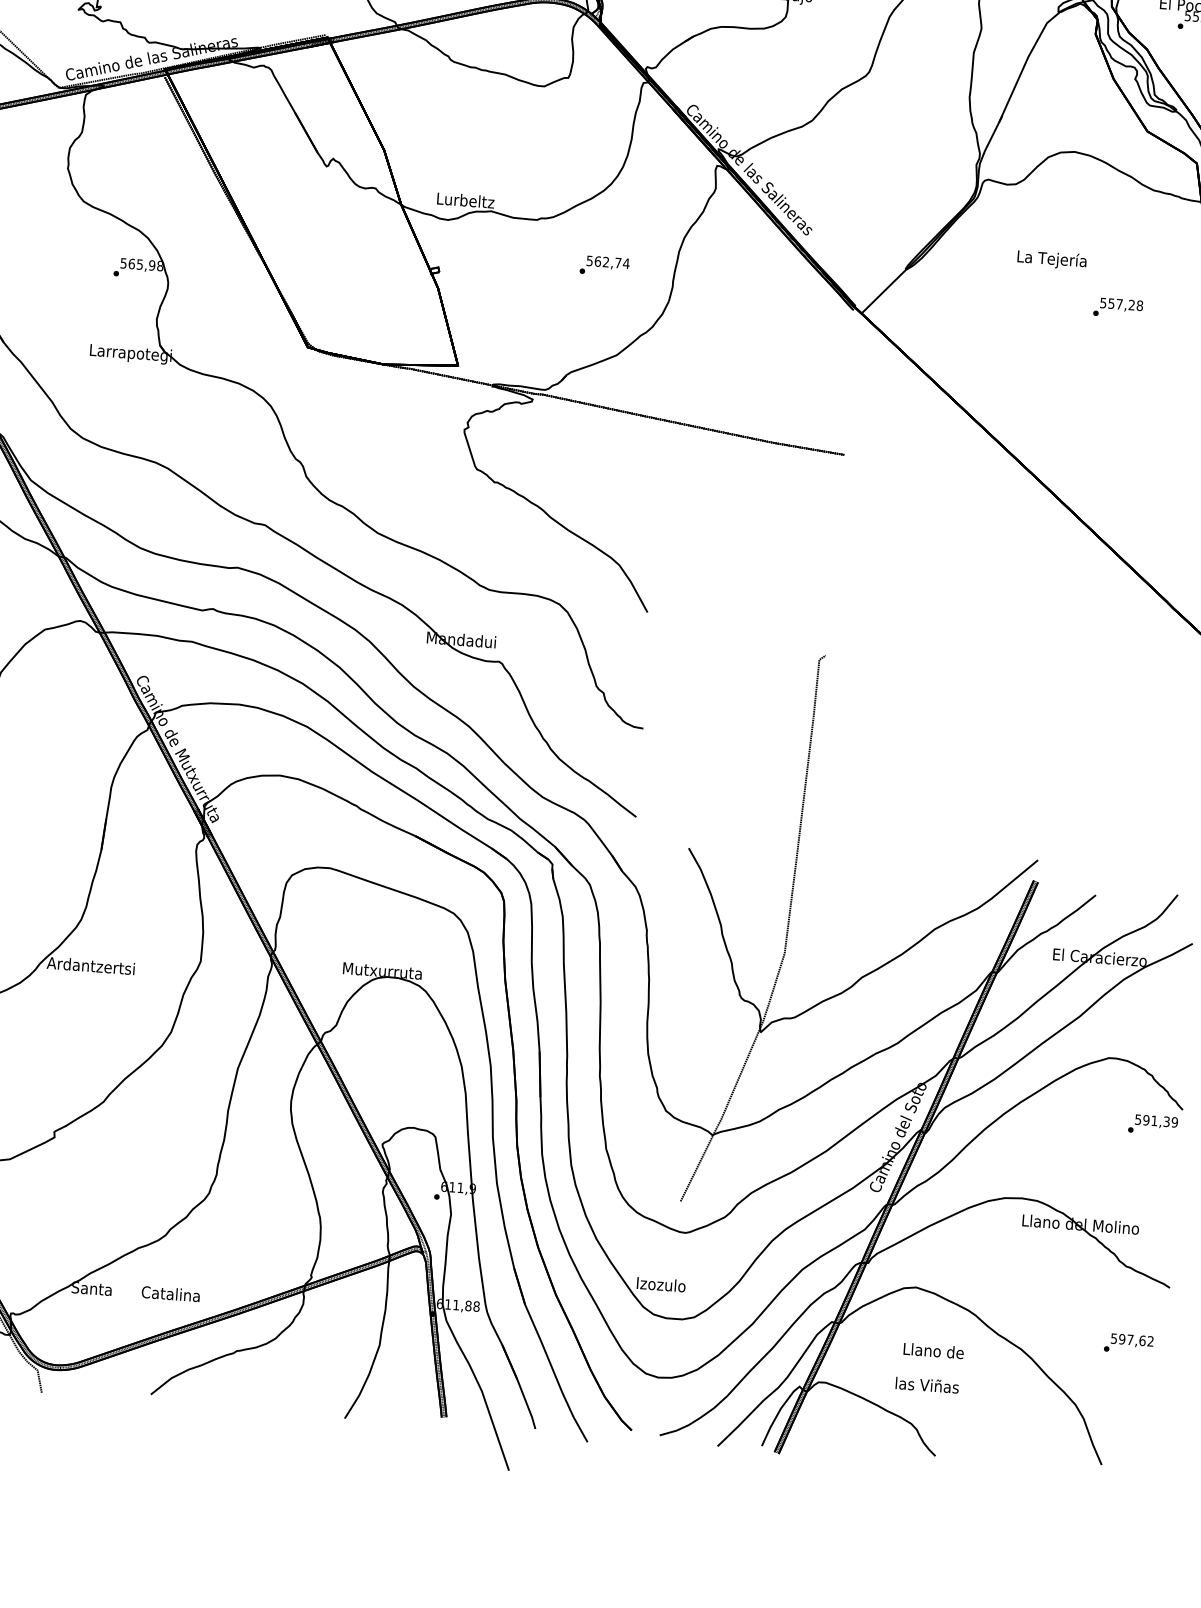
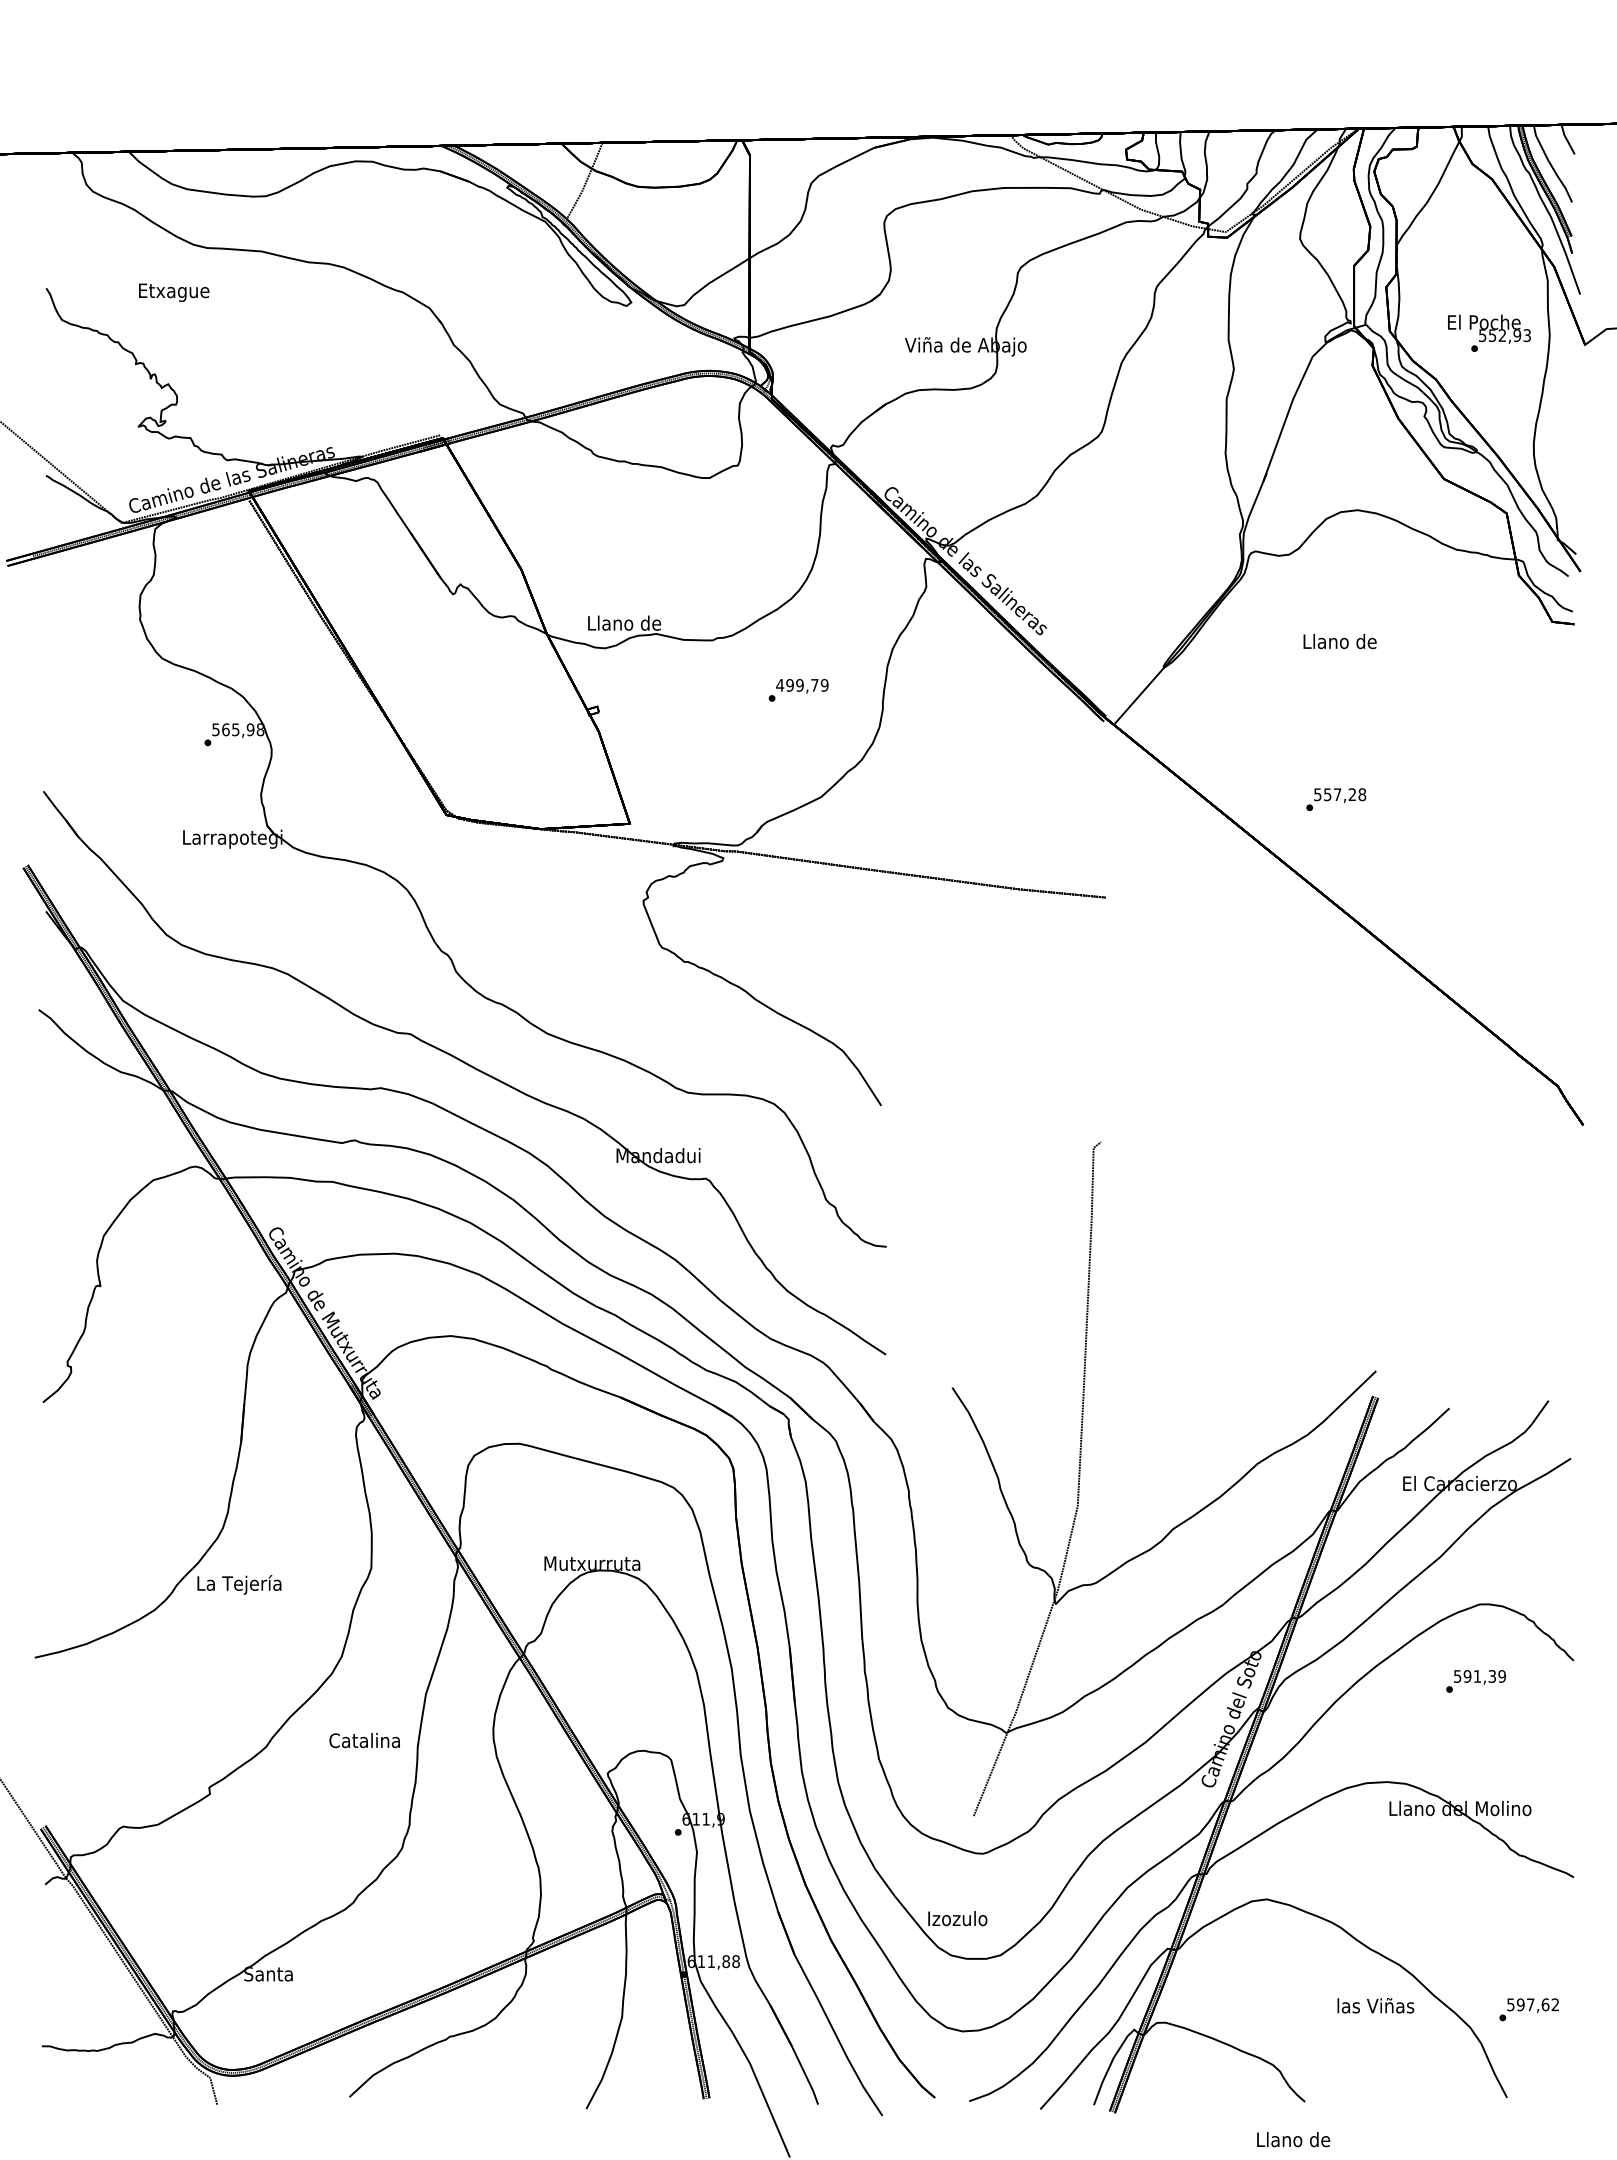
text: (465, 199) -> (624, 622), Lurbeltz -> Llano de
text: (1051, 259) -> (1339, 642), La Tejería -> Llano de
text: (608, 261) -> (802, 684), 562,74 -> 499,79
text: (1118, 308) -> (1336, 799), moved
text: (90, 966) -> (238, 1584), Ardantzertsi -> La Tejería
text: (1152, 1124) -> (1475, 1681), moved
text: (170, 1293) -> (364, 1740), moved
text: (1128, 1343) -> (1528, 2009), moved
text: (933, 1350) -> (1293, 2139), moved
text: (927, 1385) -> (1375, 2005), moved

